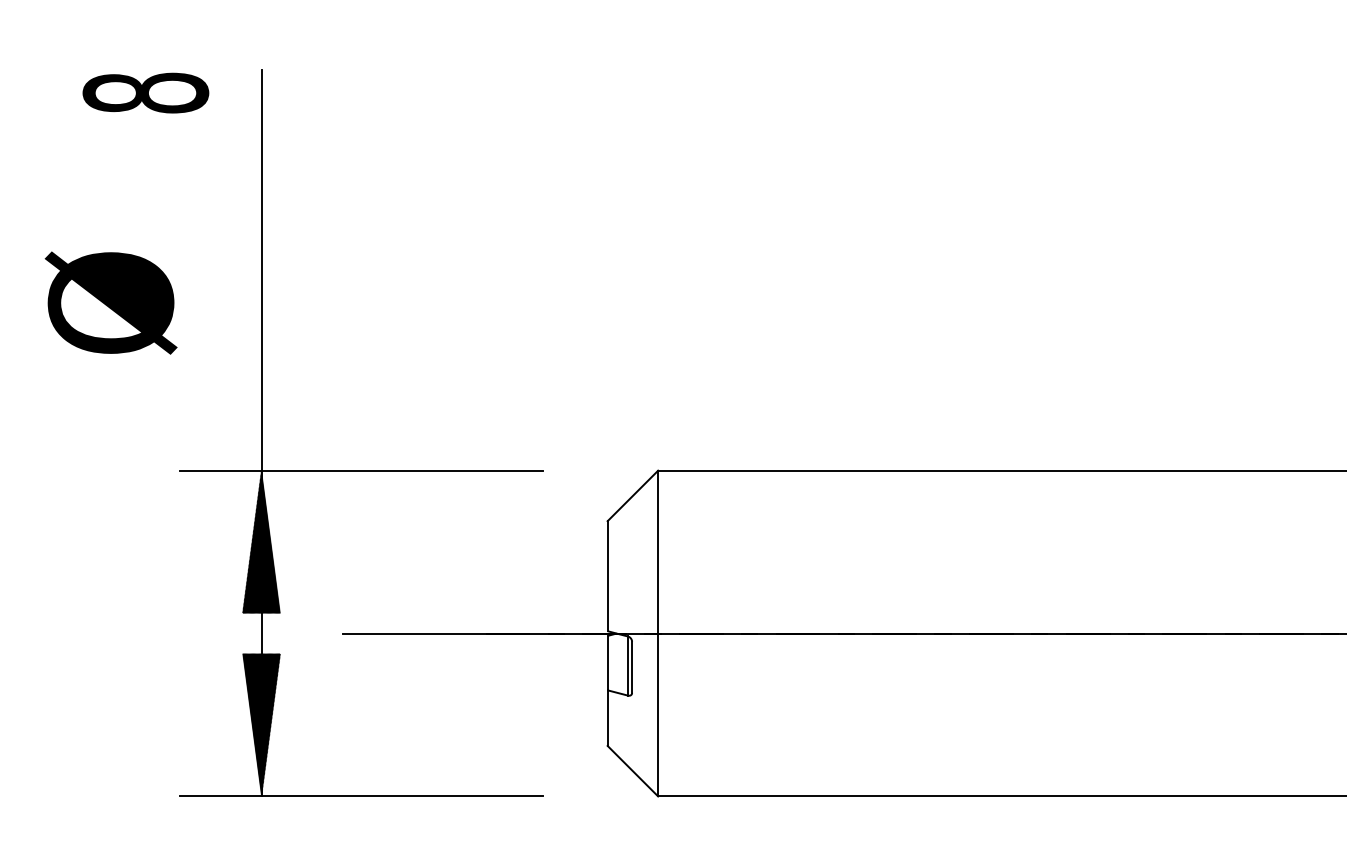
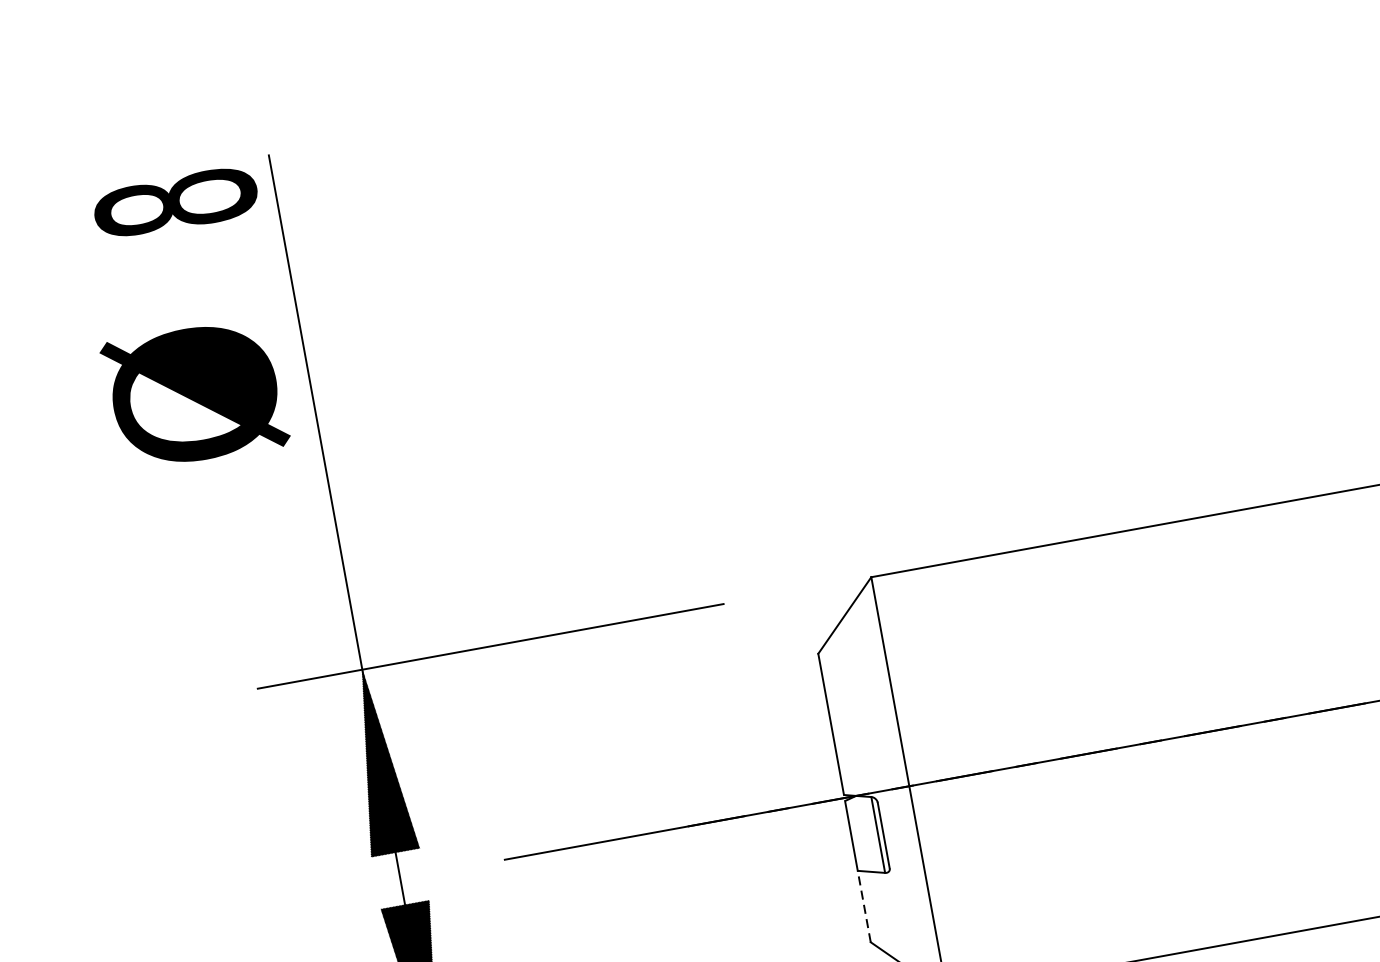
text: (145, 92) -> (175, 202), moved
text: (110, 302) -> (194, 393), moved
line: (607, 718) -> (864, 907), solid -> dashed

